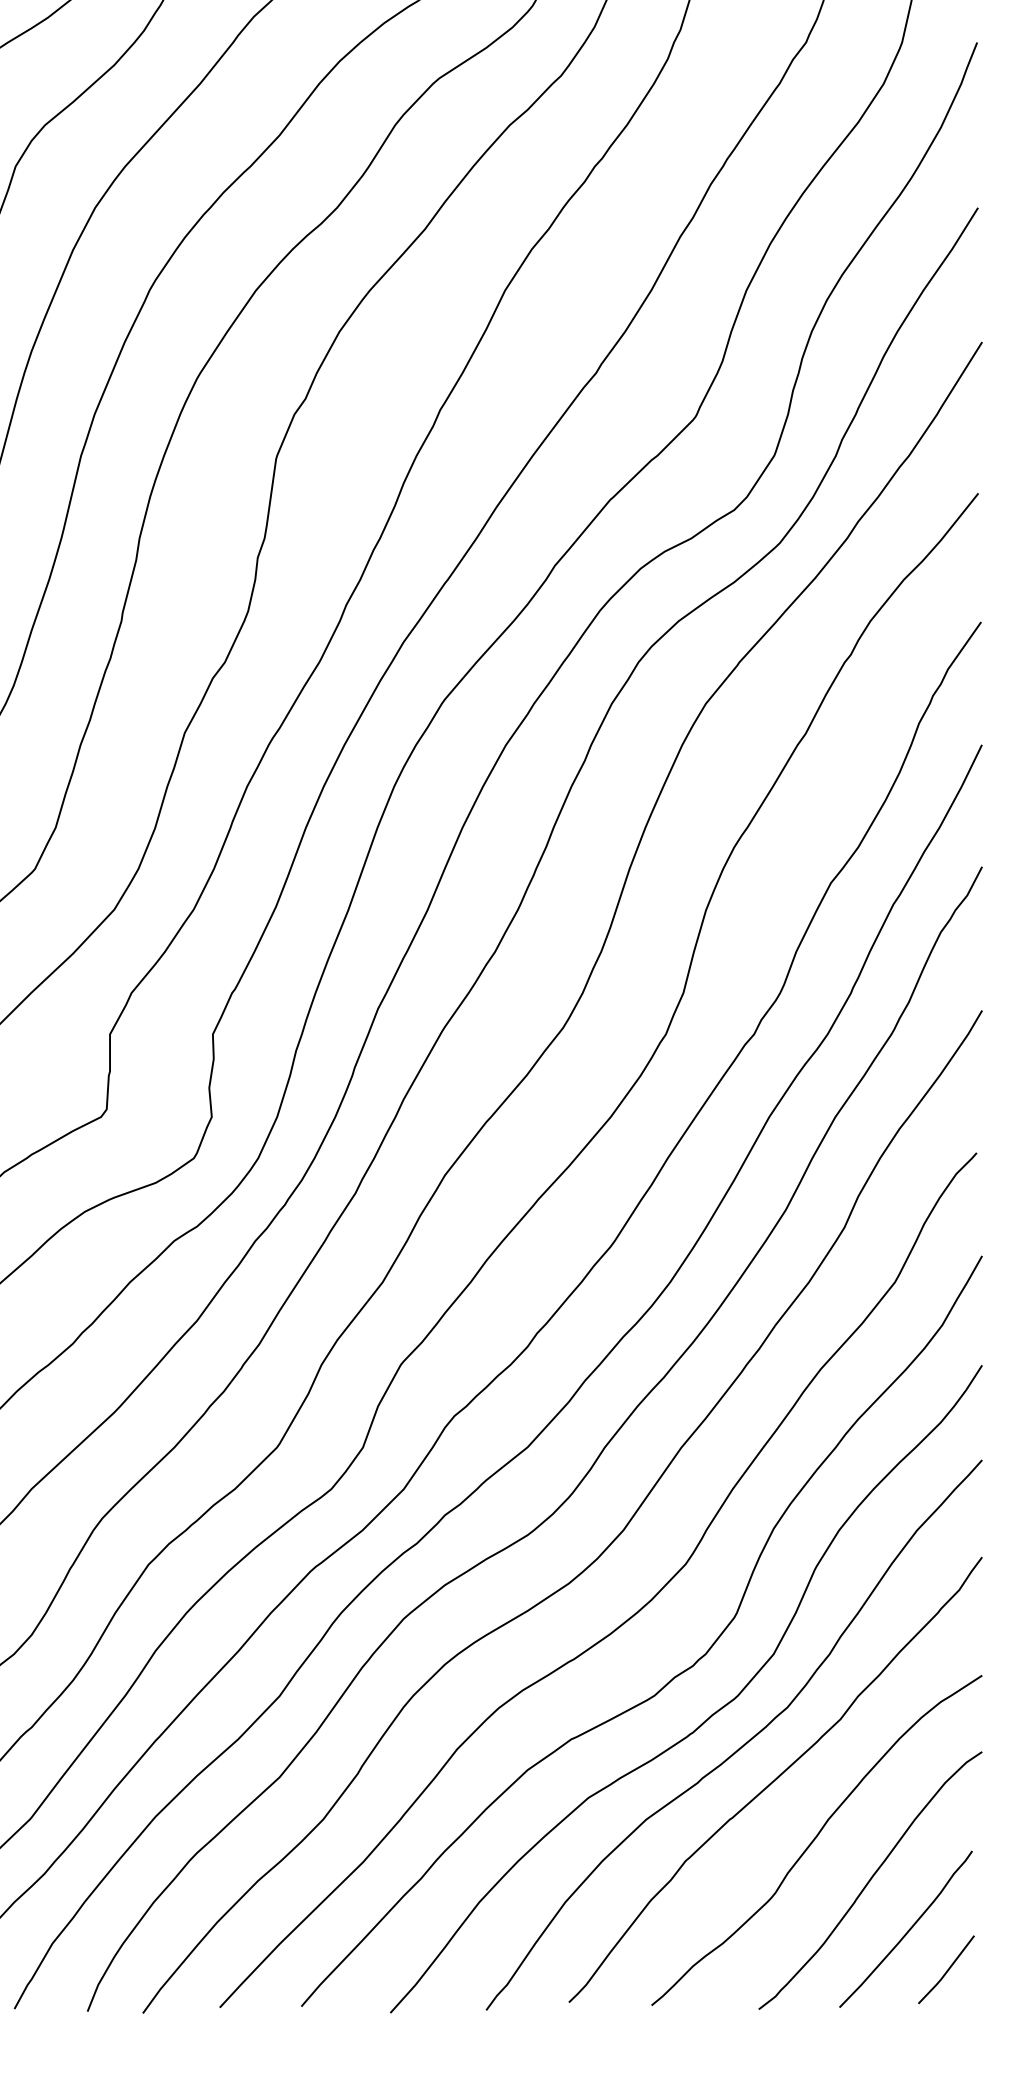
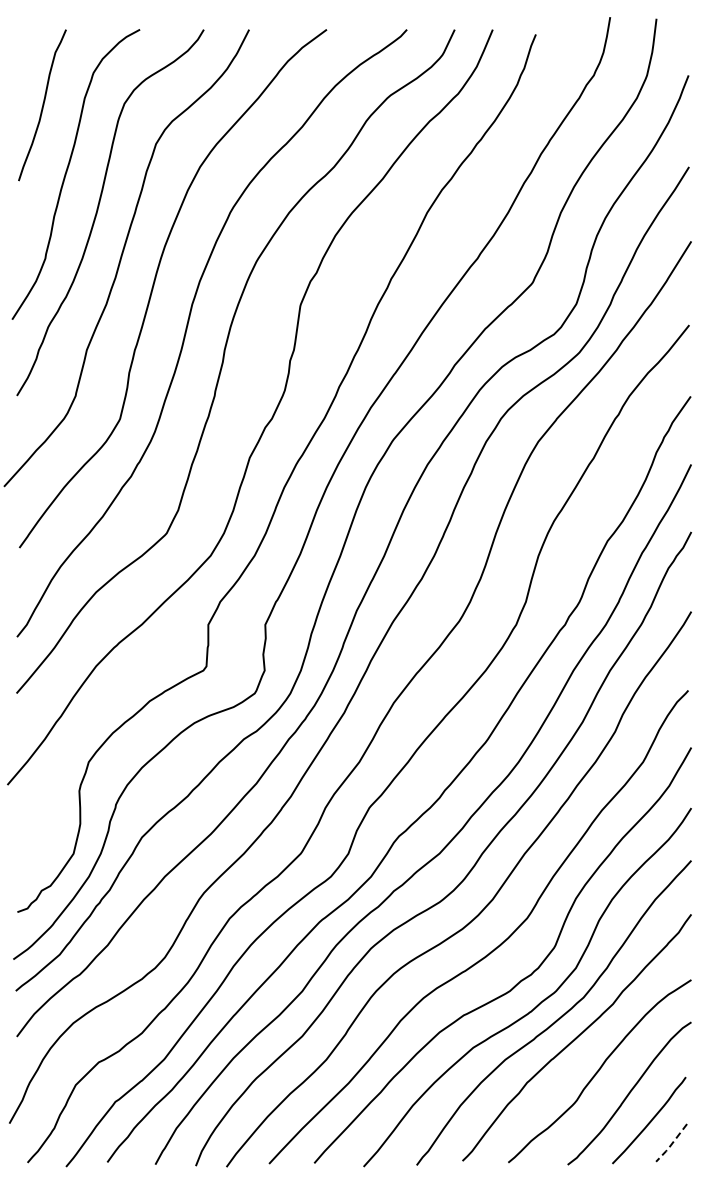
line: (946, 1972) -> (671, 1144), solid -> dashed

